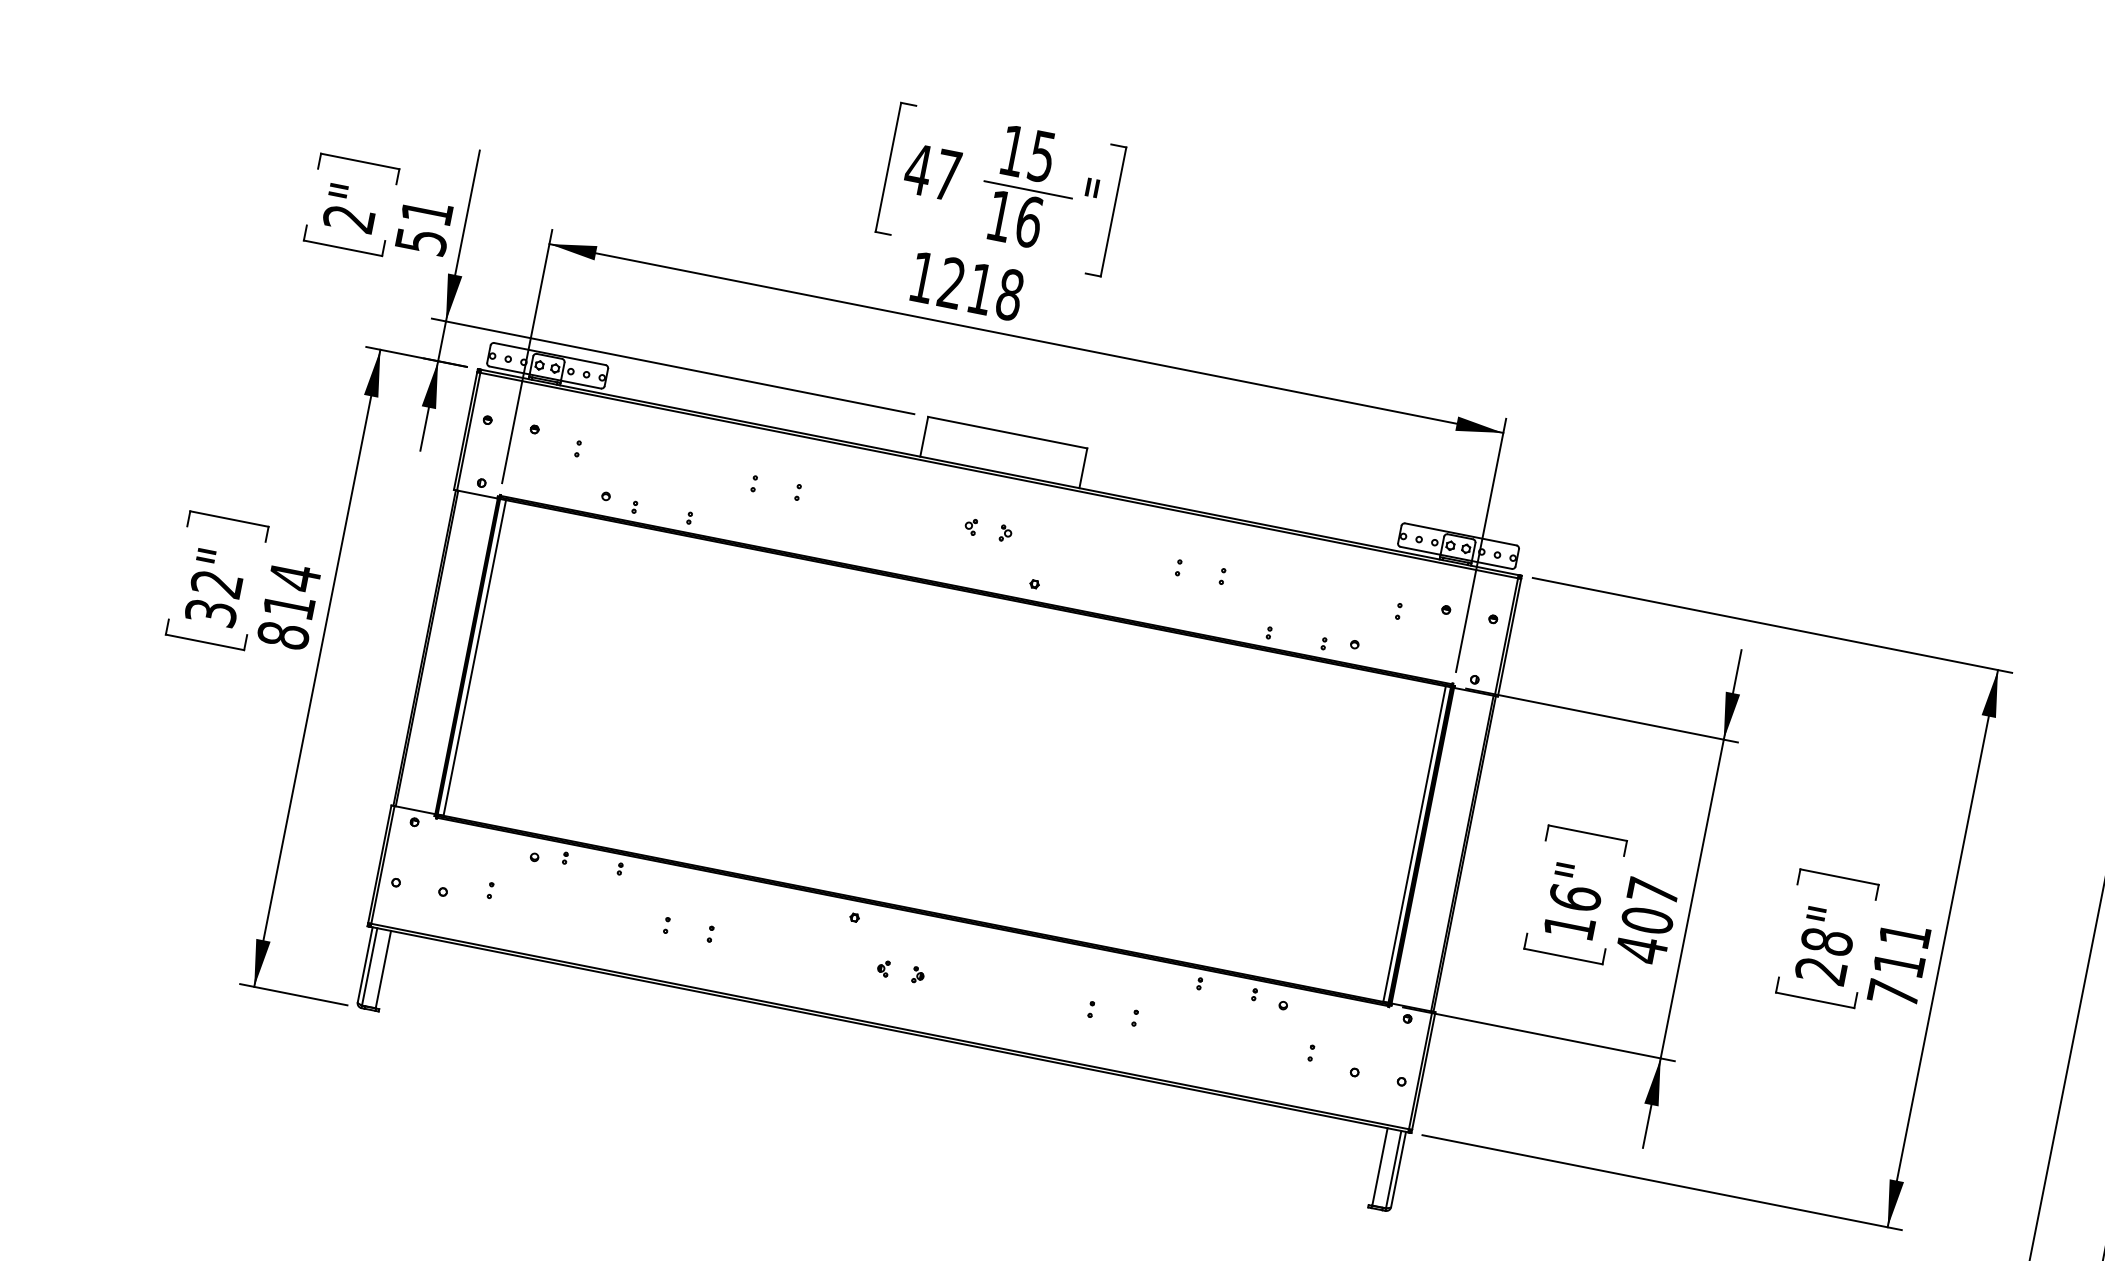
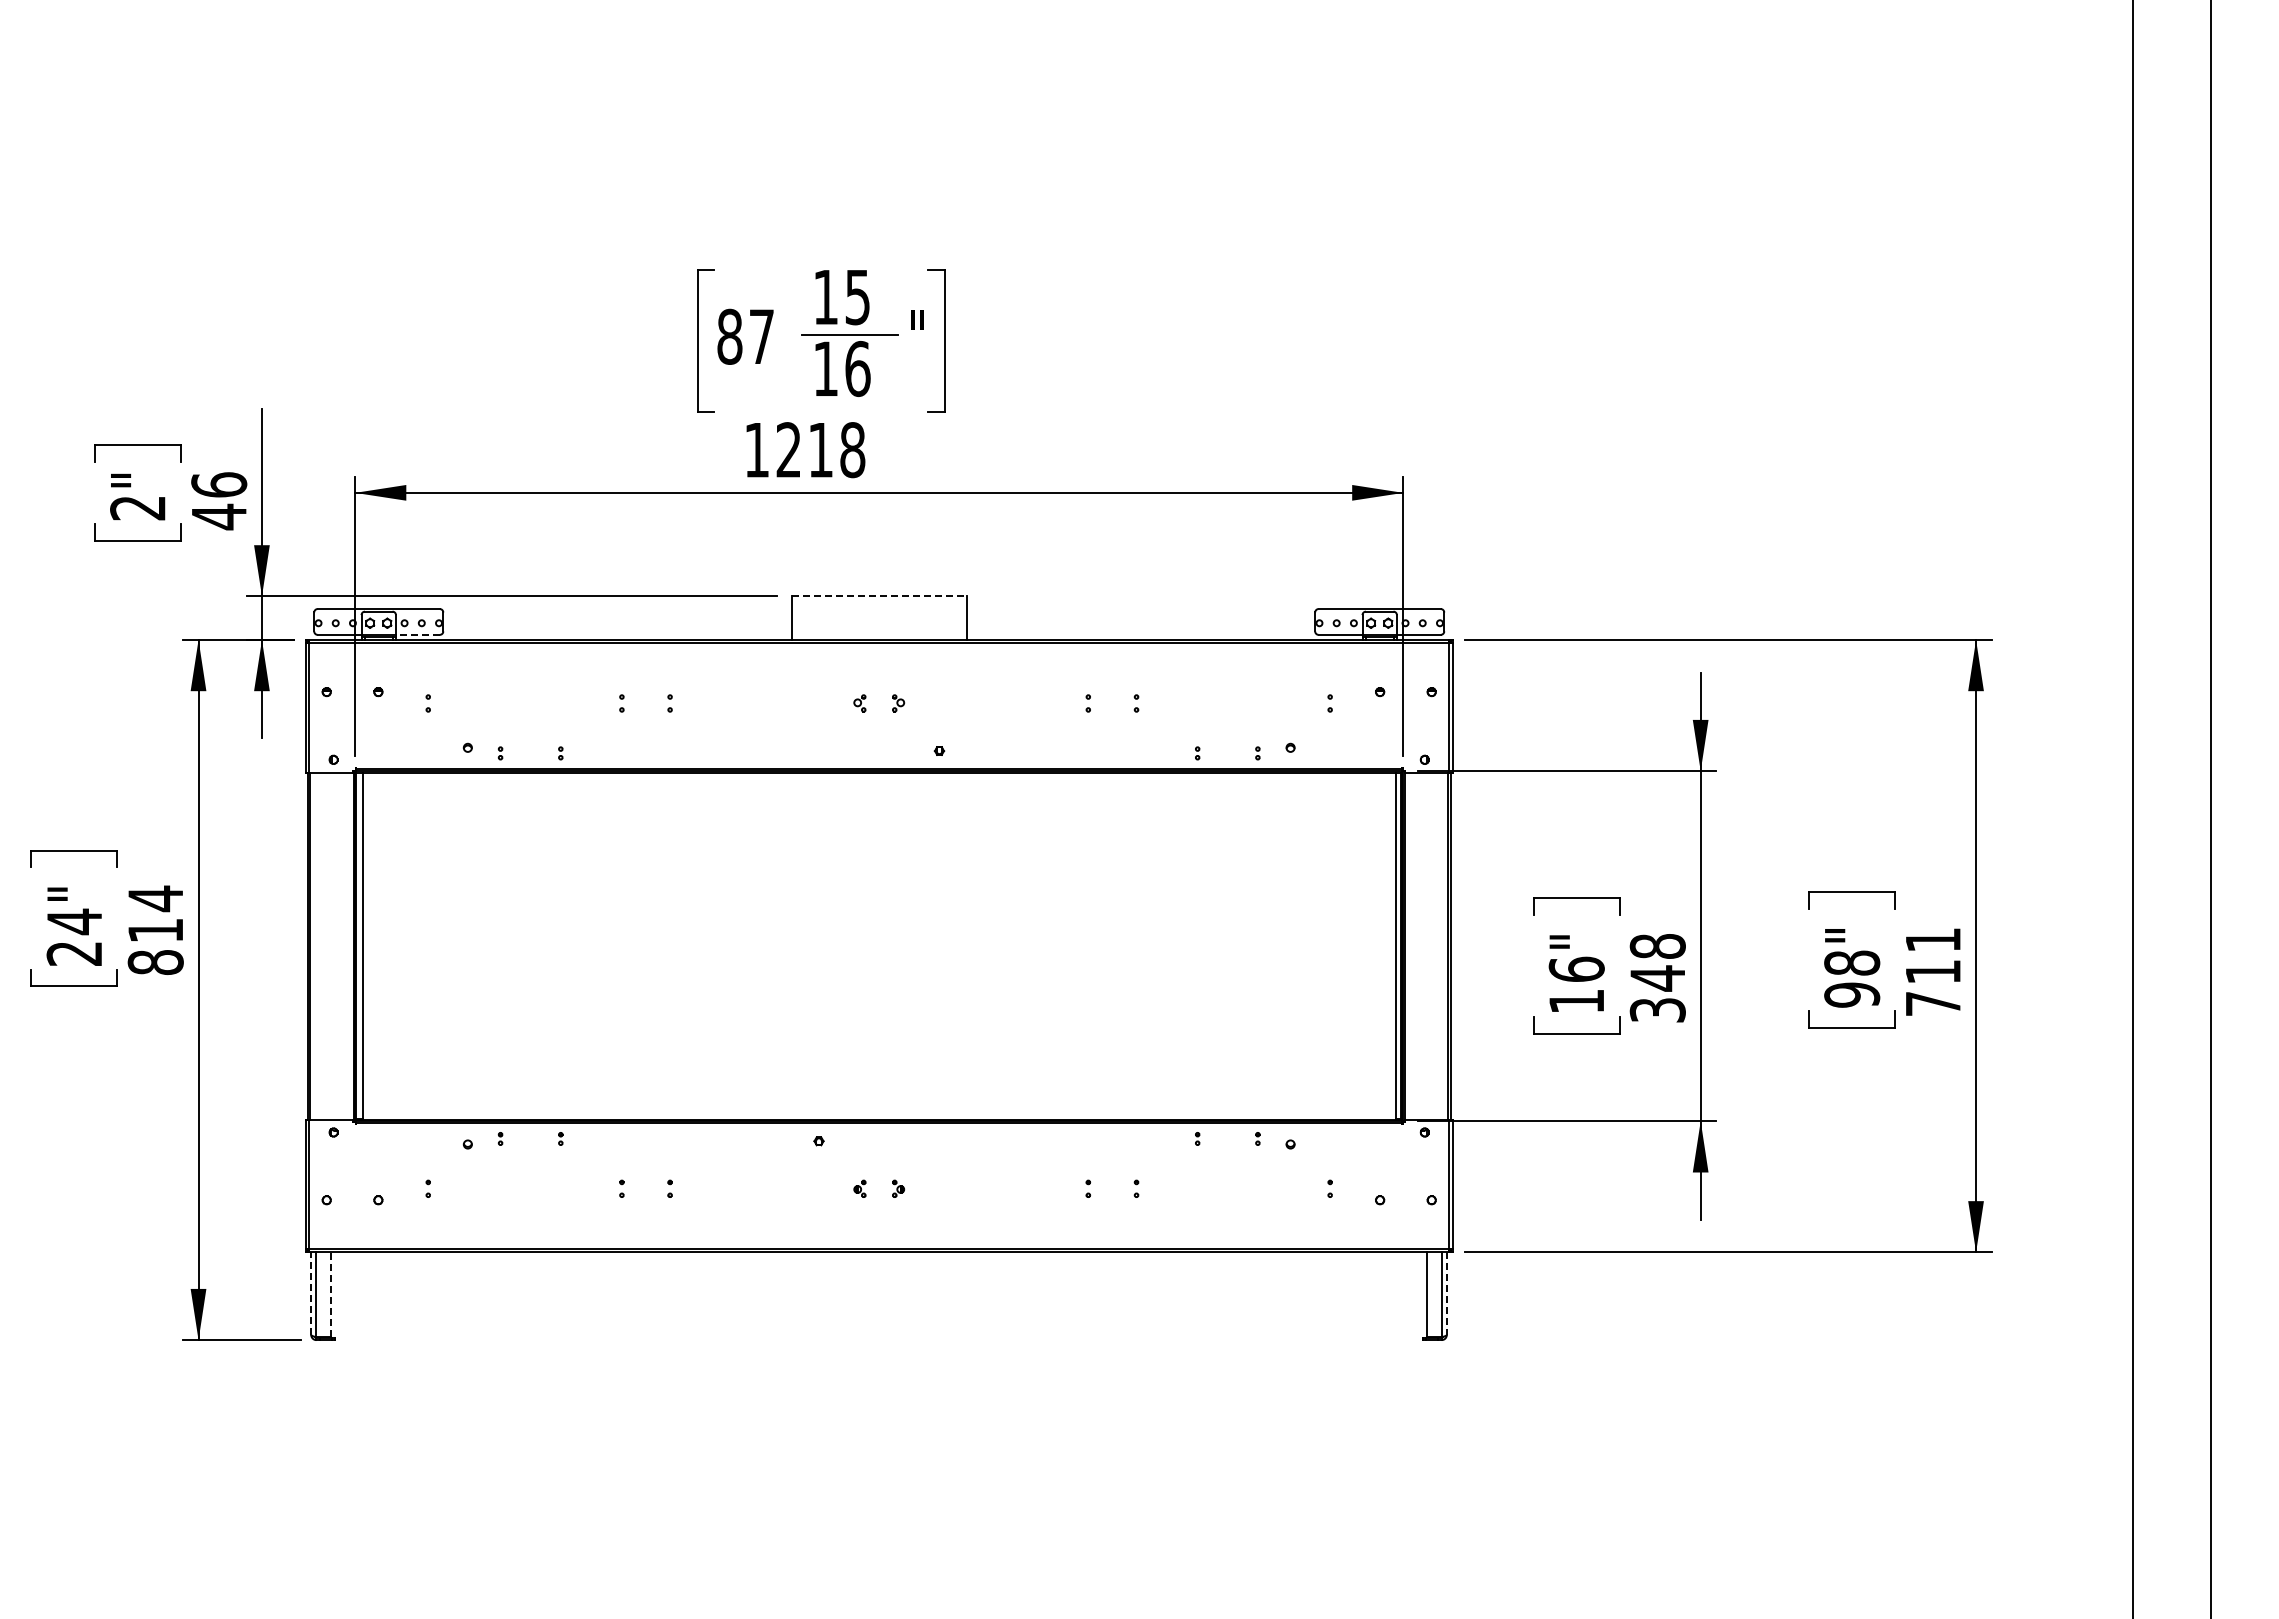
text: (918, 169) -> (729, 336), 47 -> 87
text: (424, 227) -> (219, 501), 51 -> 46
line: (580, 384) -> (417, 634), solid -> dashed
line: (1007, 432) -> (879, 596), solid -> dashed
text: (214, 597) -> (74, 936), 32" -> 24"
text: (1647, 920) -> (1657, 978), 407 -> 348
line: (365, 964) -> (311, 1293), solid -> dashed
line: (383, 969) -> (331, 1294), solid -> dashed
text: (1821, 970) -> (1852, 994), 28" -> 98"
line: (1398, 1170) -> (1446, 1294), solid -> dashed

